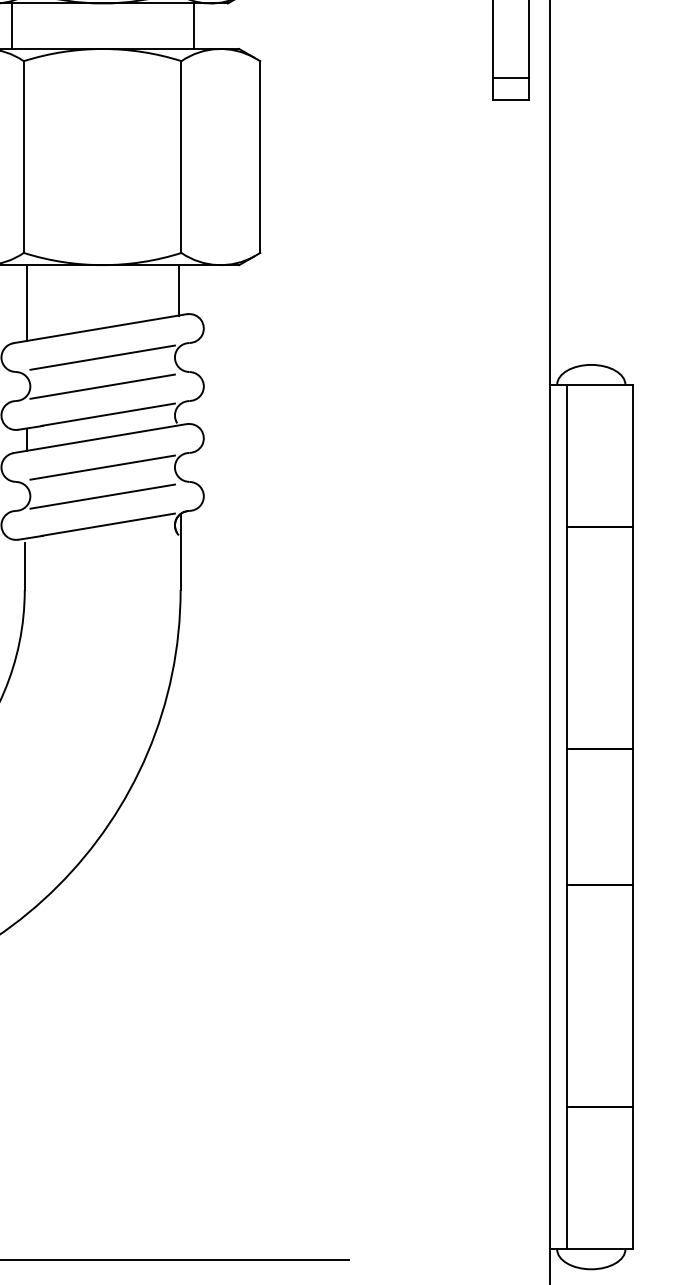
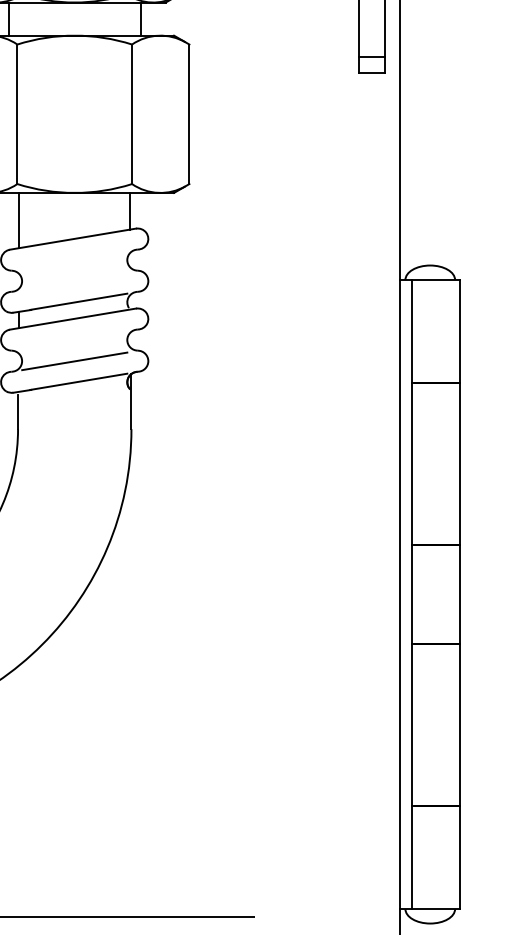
line: (102, 357) -> (74, 260), removed
line: (102, 386) -> (74, 281), removed
line: (102, 467) -> (74, 340), removed

